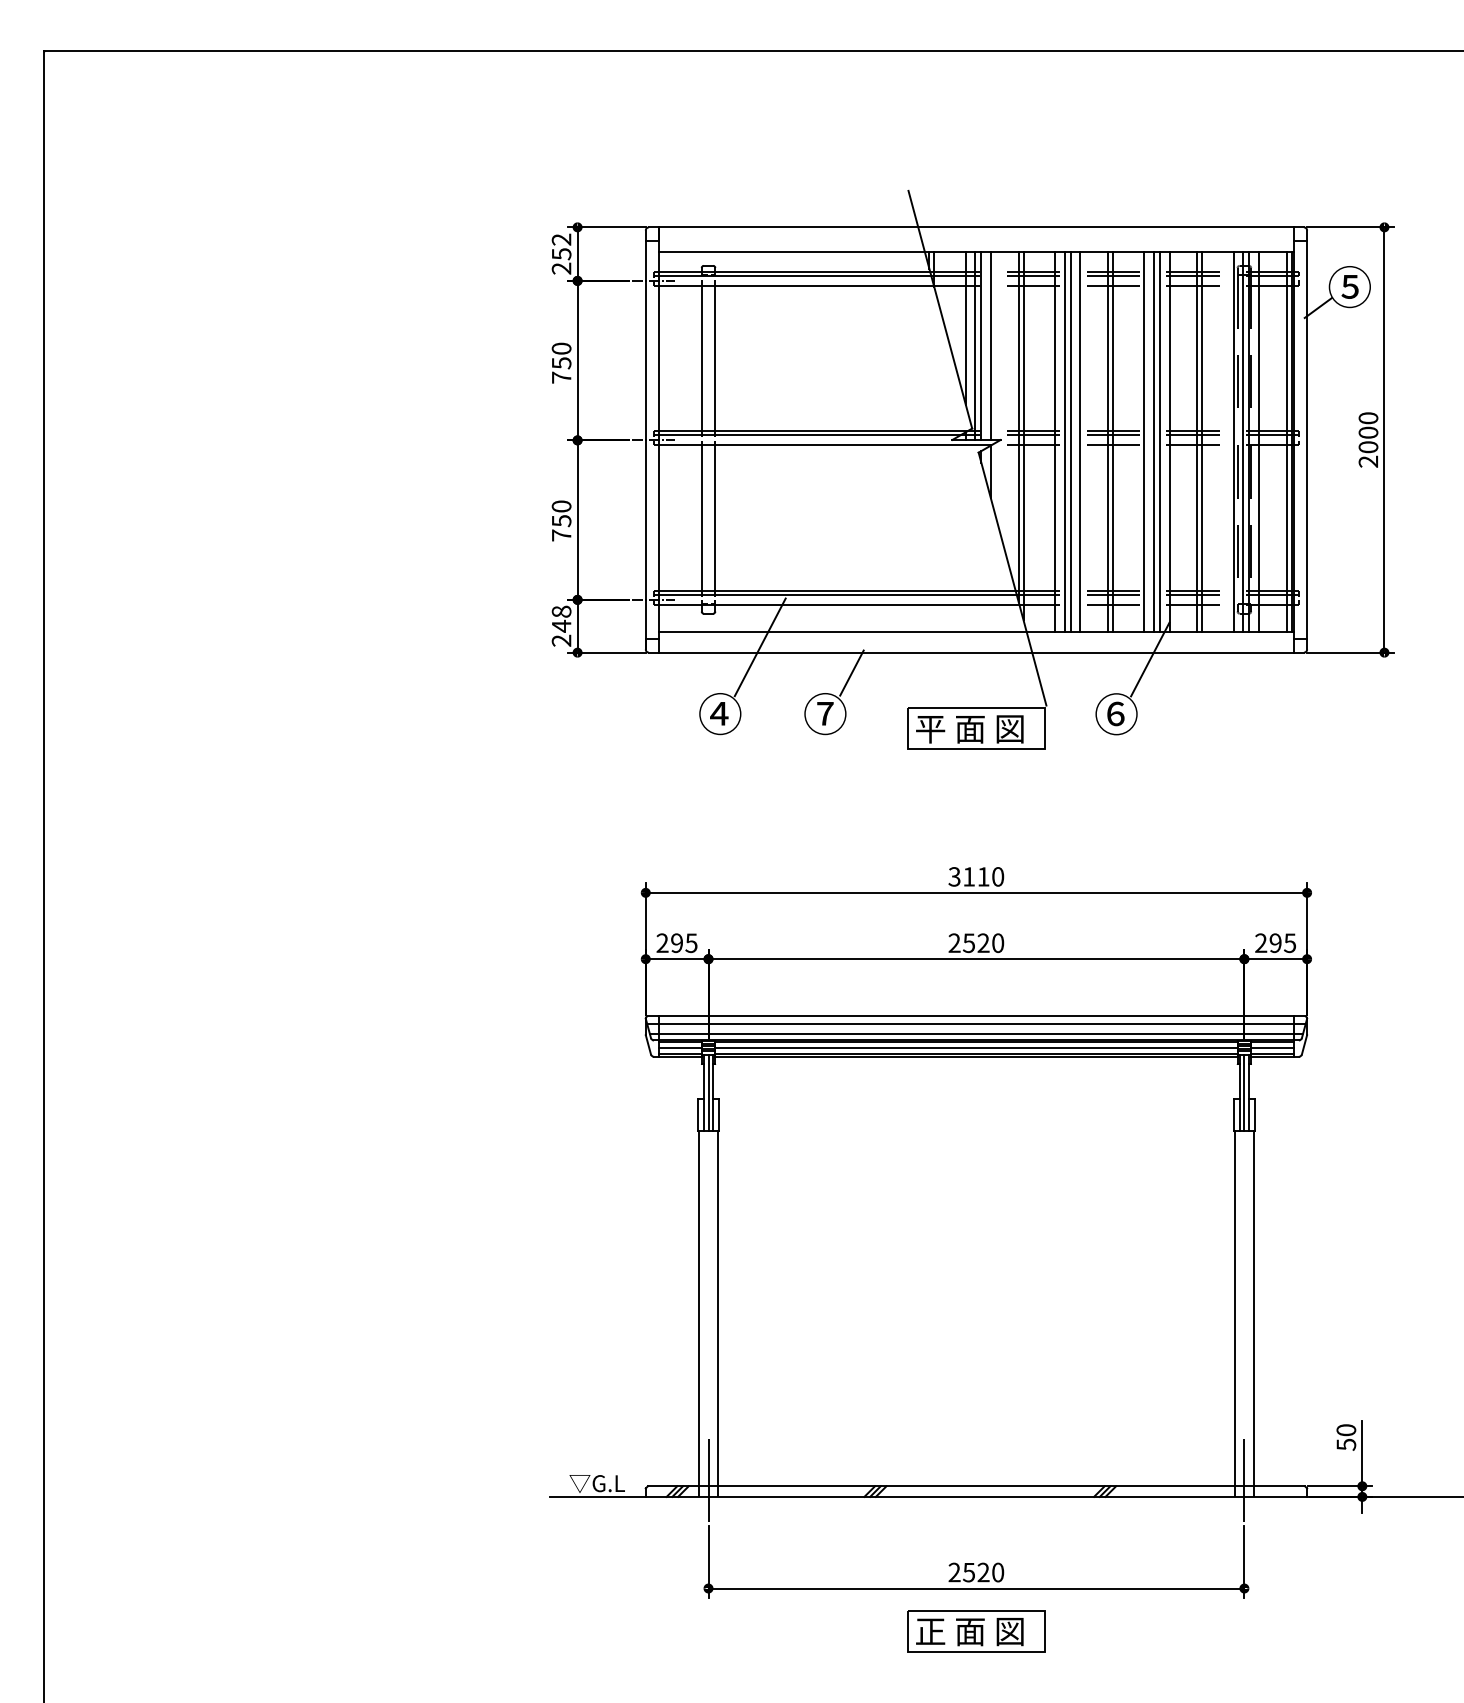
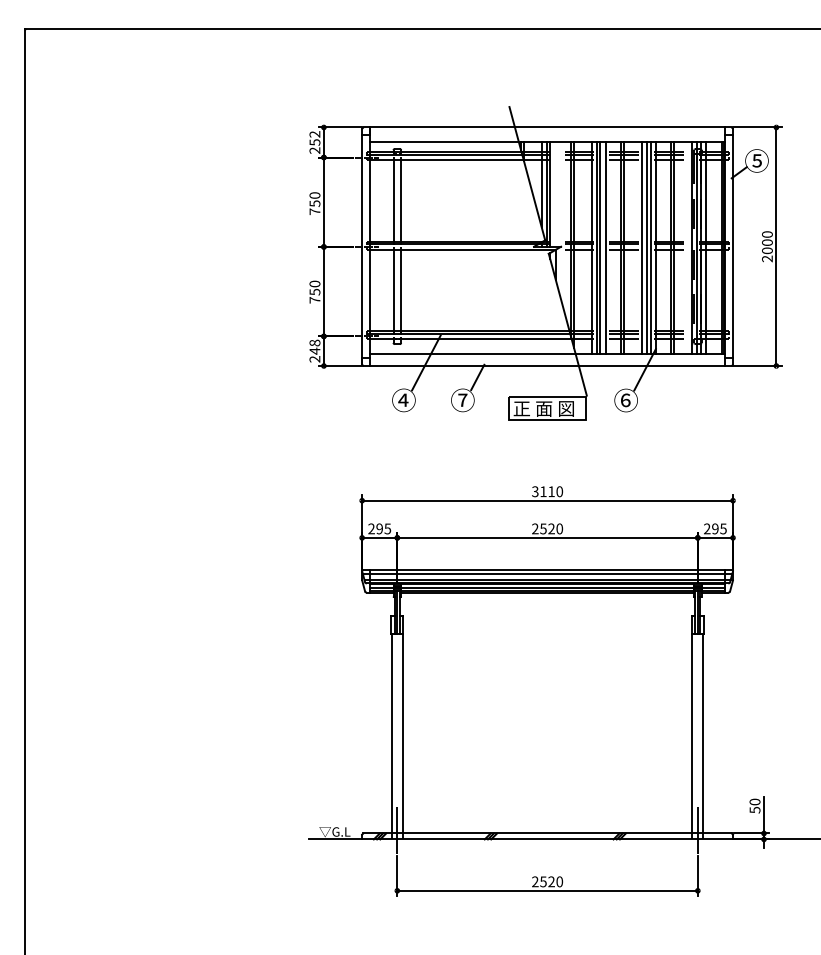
line: (990, 345) -> (555, 193), removed
text: (929, 728) -> (521, 408), 平 面 図 -> 正 面 図
part: (976, 1630) -> (547, 914), removed

